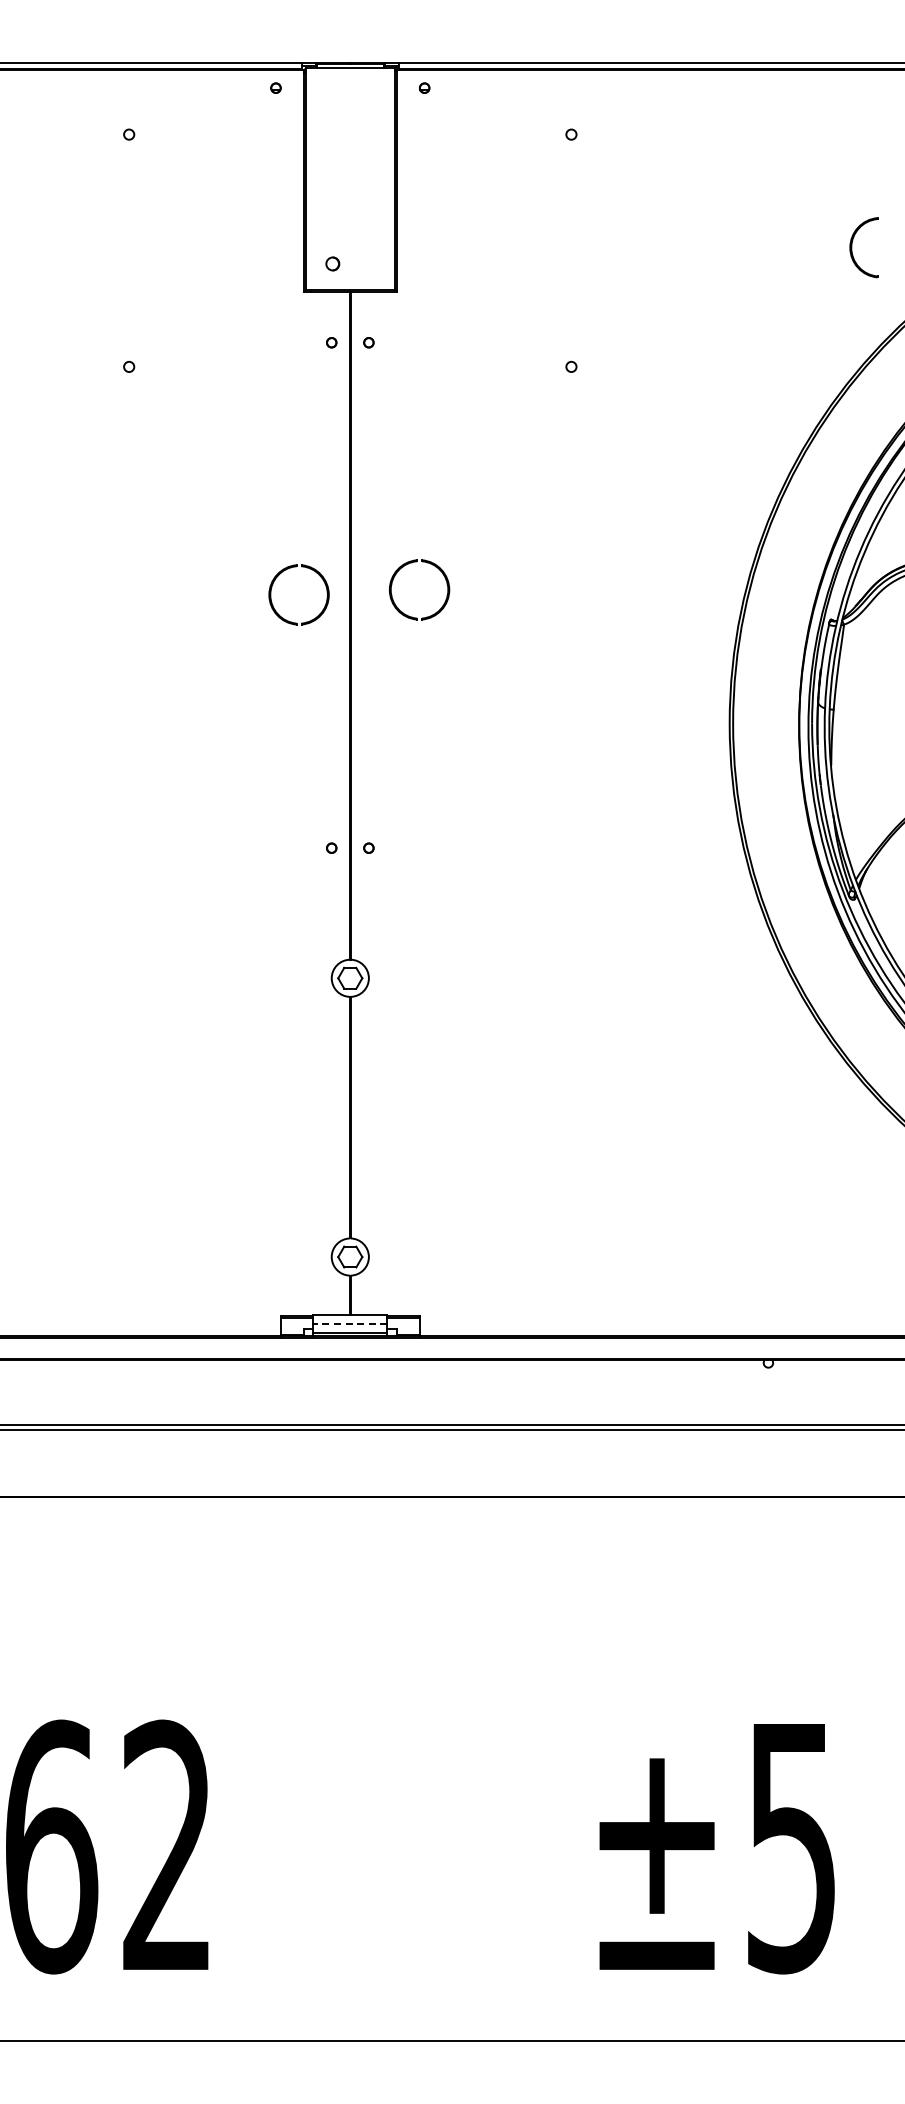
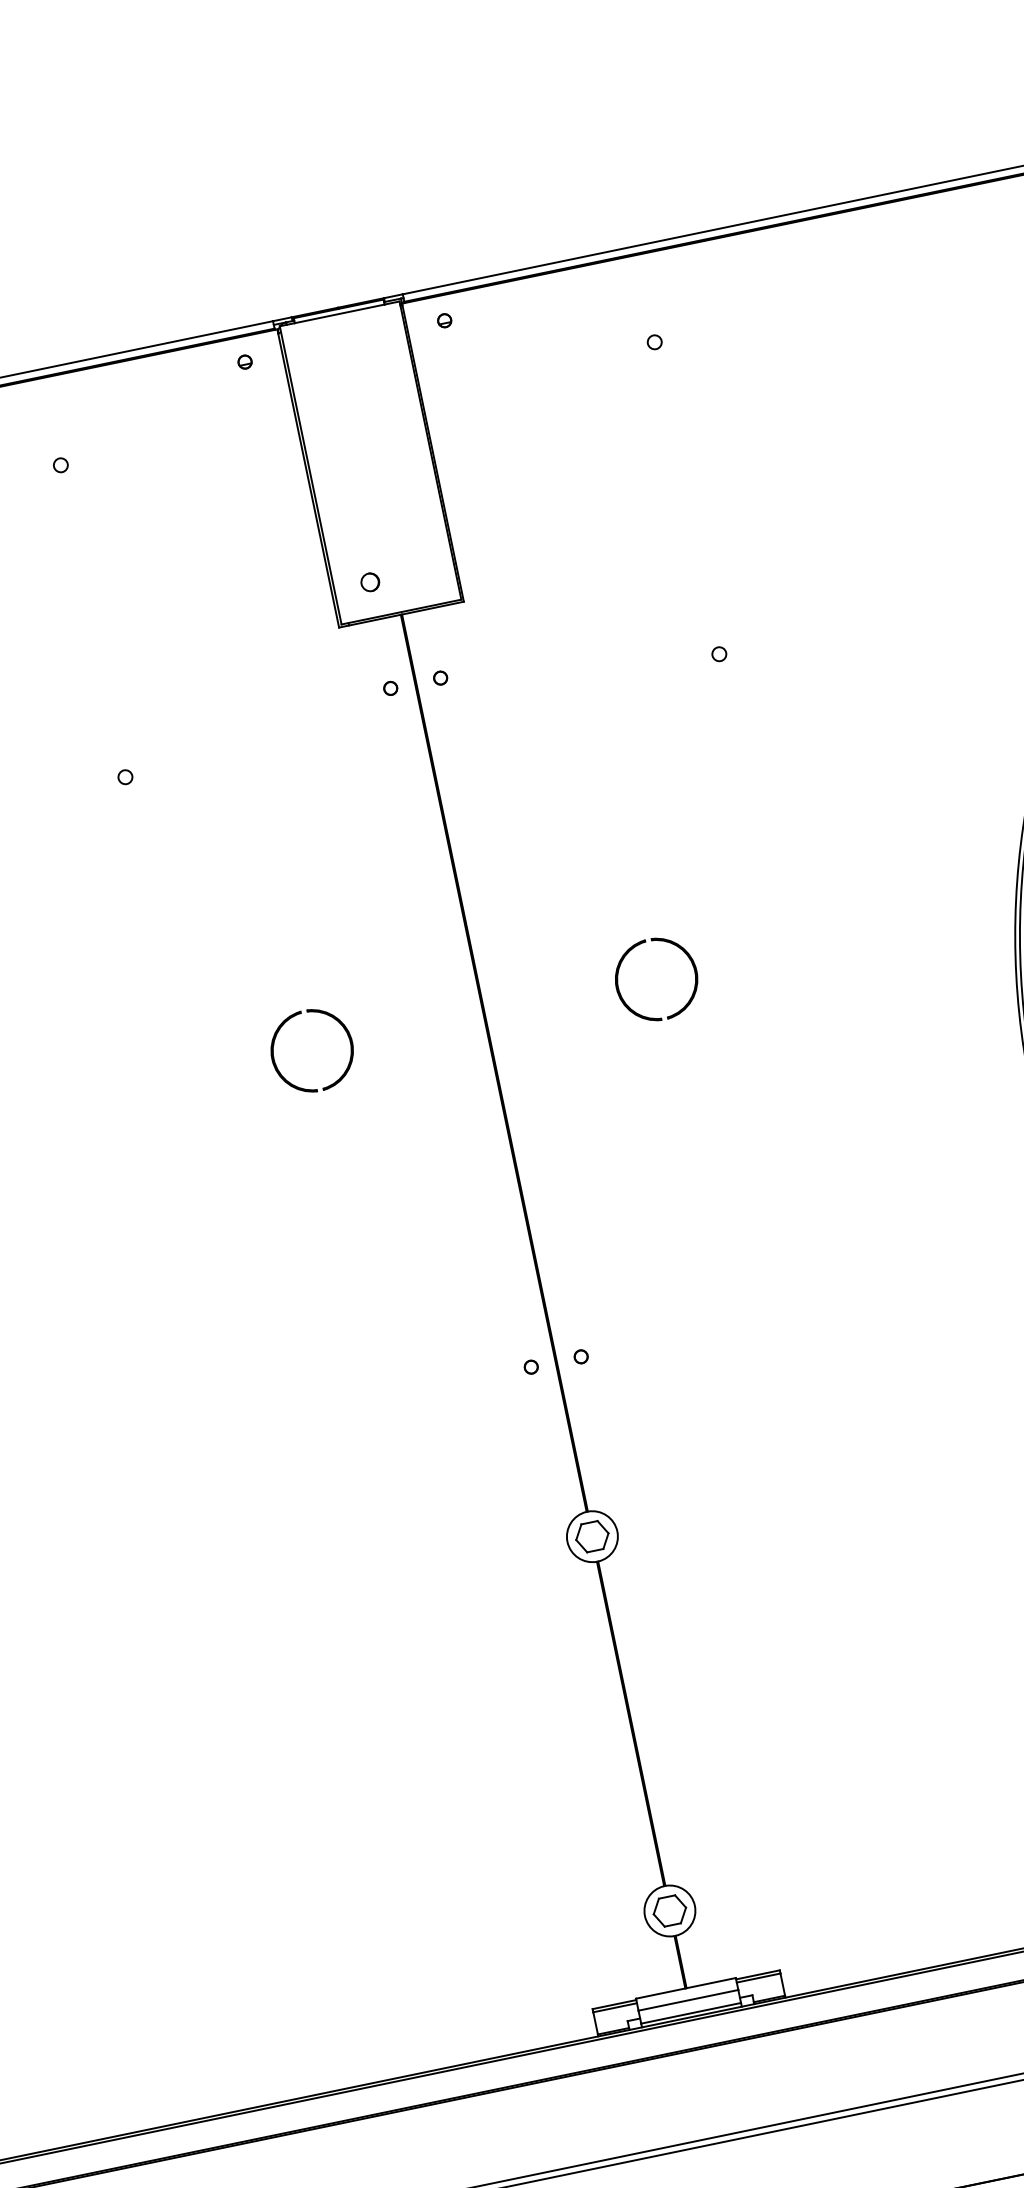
part: (416, 562) -> (644, 943), moved
part: (286, 570) -> (288, 1021), moved
line: (349, 1323) -> (687, 2000), dashed -> solid

